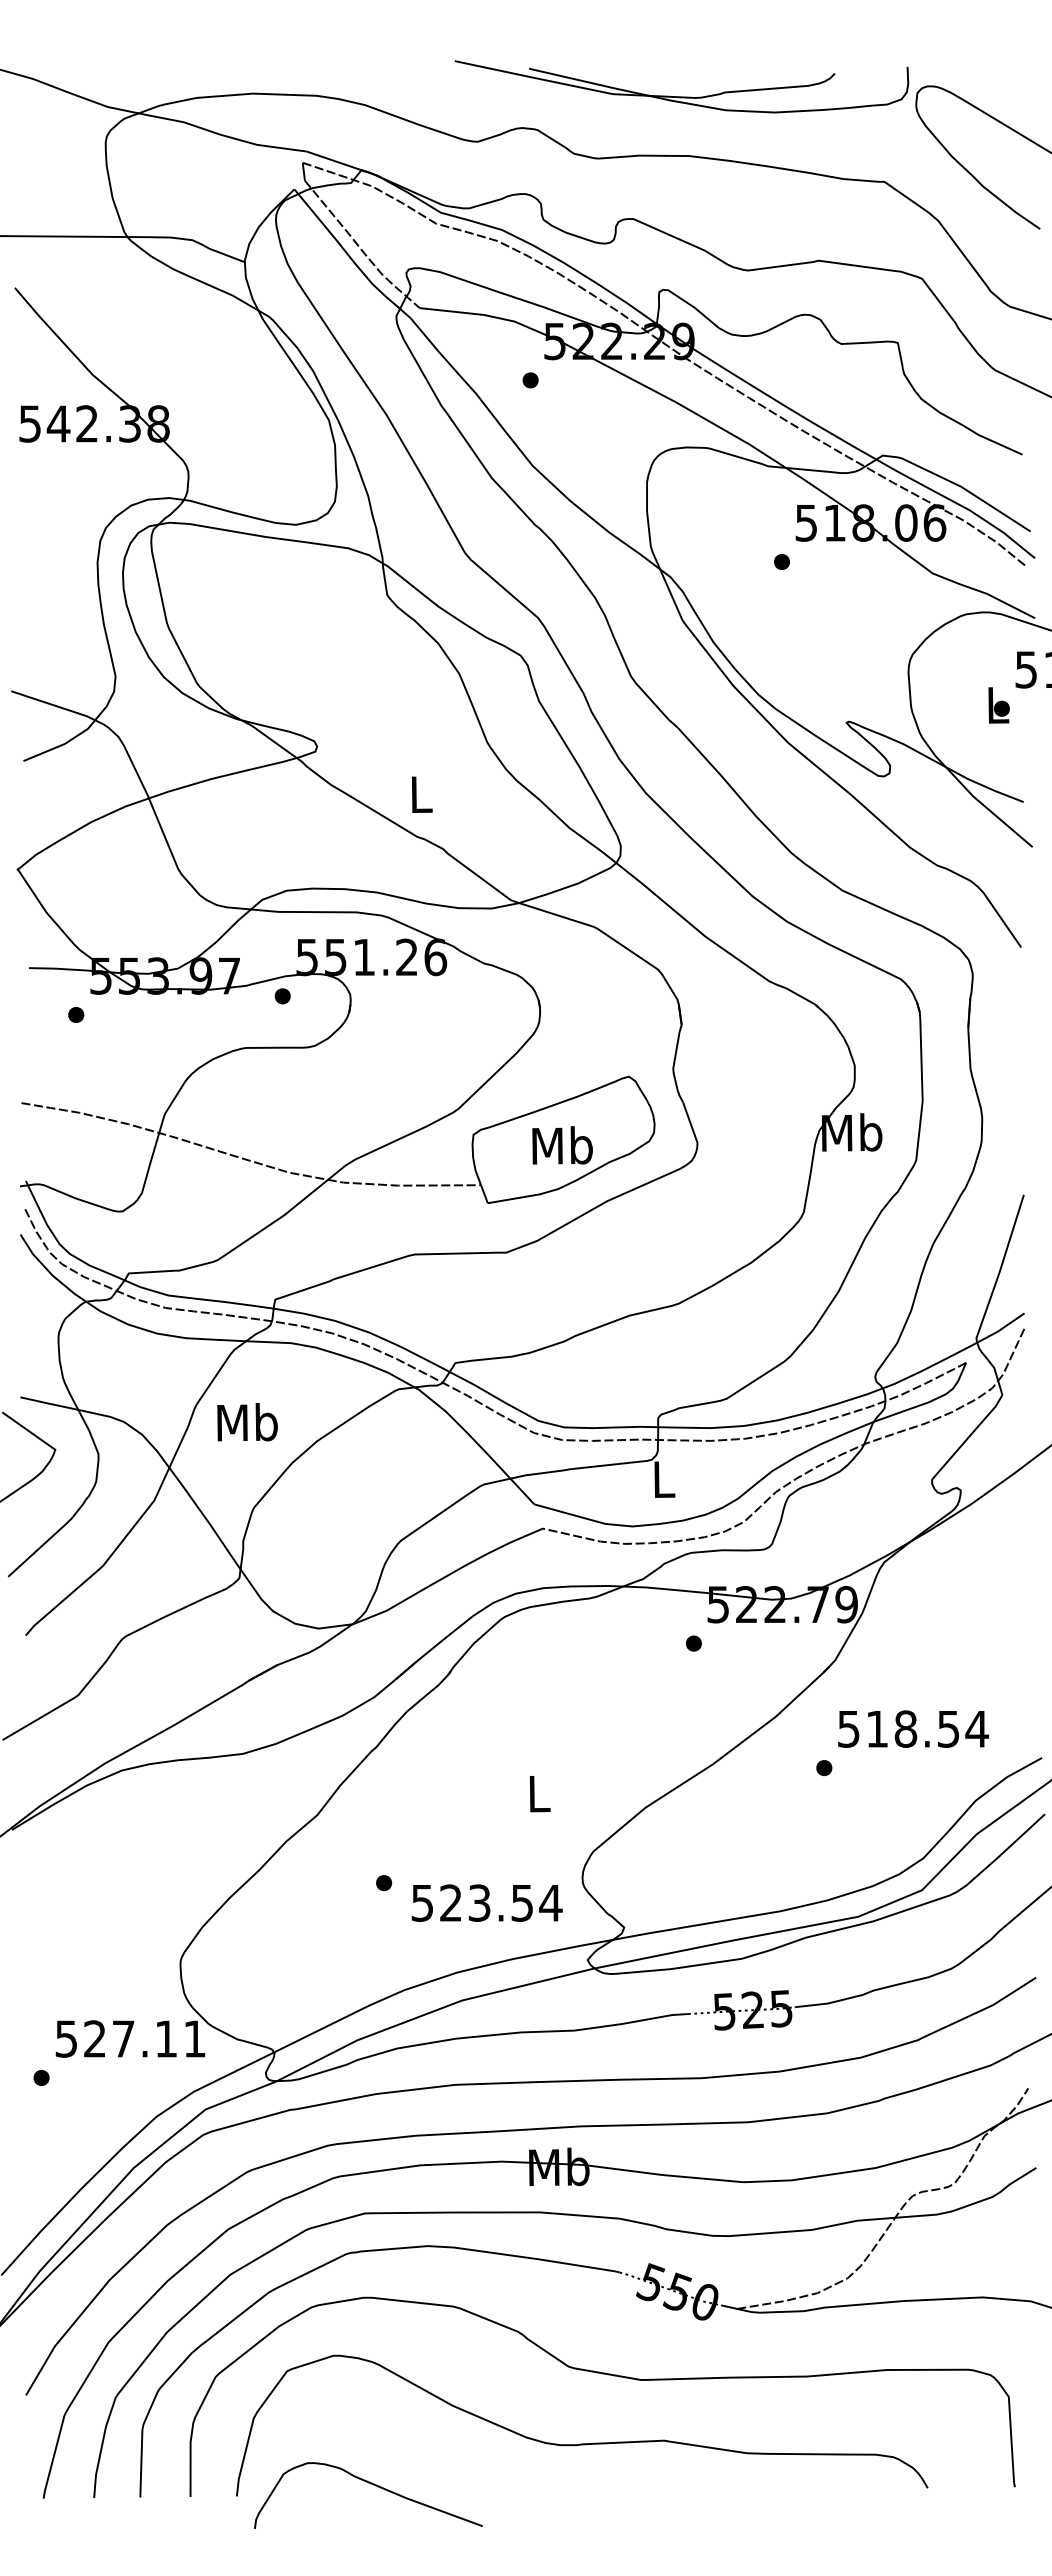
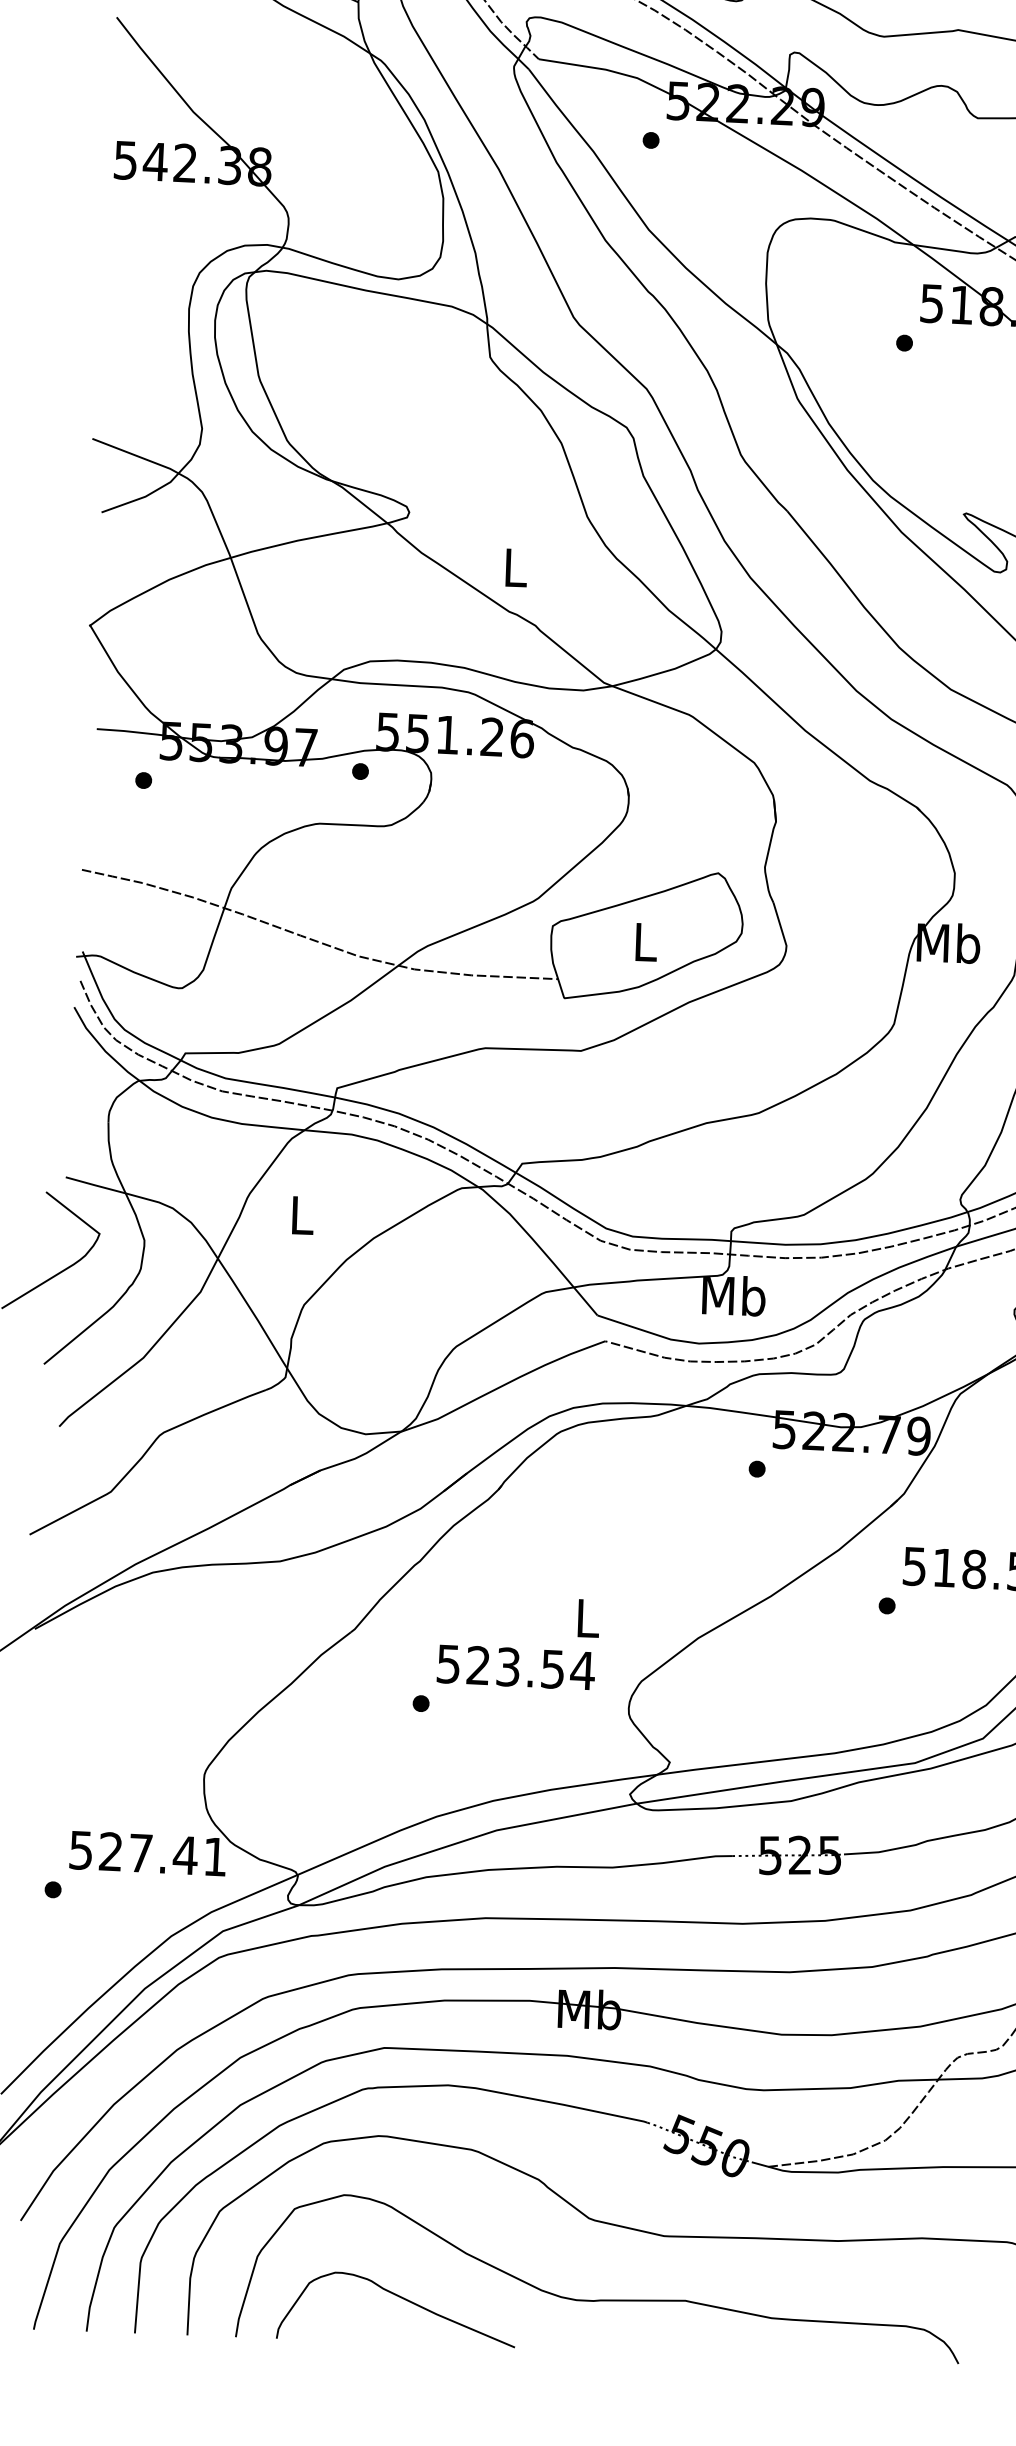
text: (562, 1145) -> (645, 941), Mb -> L
text: (247, 1422) -> (301, 1215), Mb -> L
text: (663, 1478) -> (733, 1295), L -> Mb
text: (486, 1902) -> (515, 1666), moved
text: (166, 2038) -> (185, 1854), 527.11 -> 527.41
curve: (370, 2484) -> (399, 2298), moved

